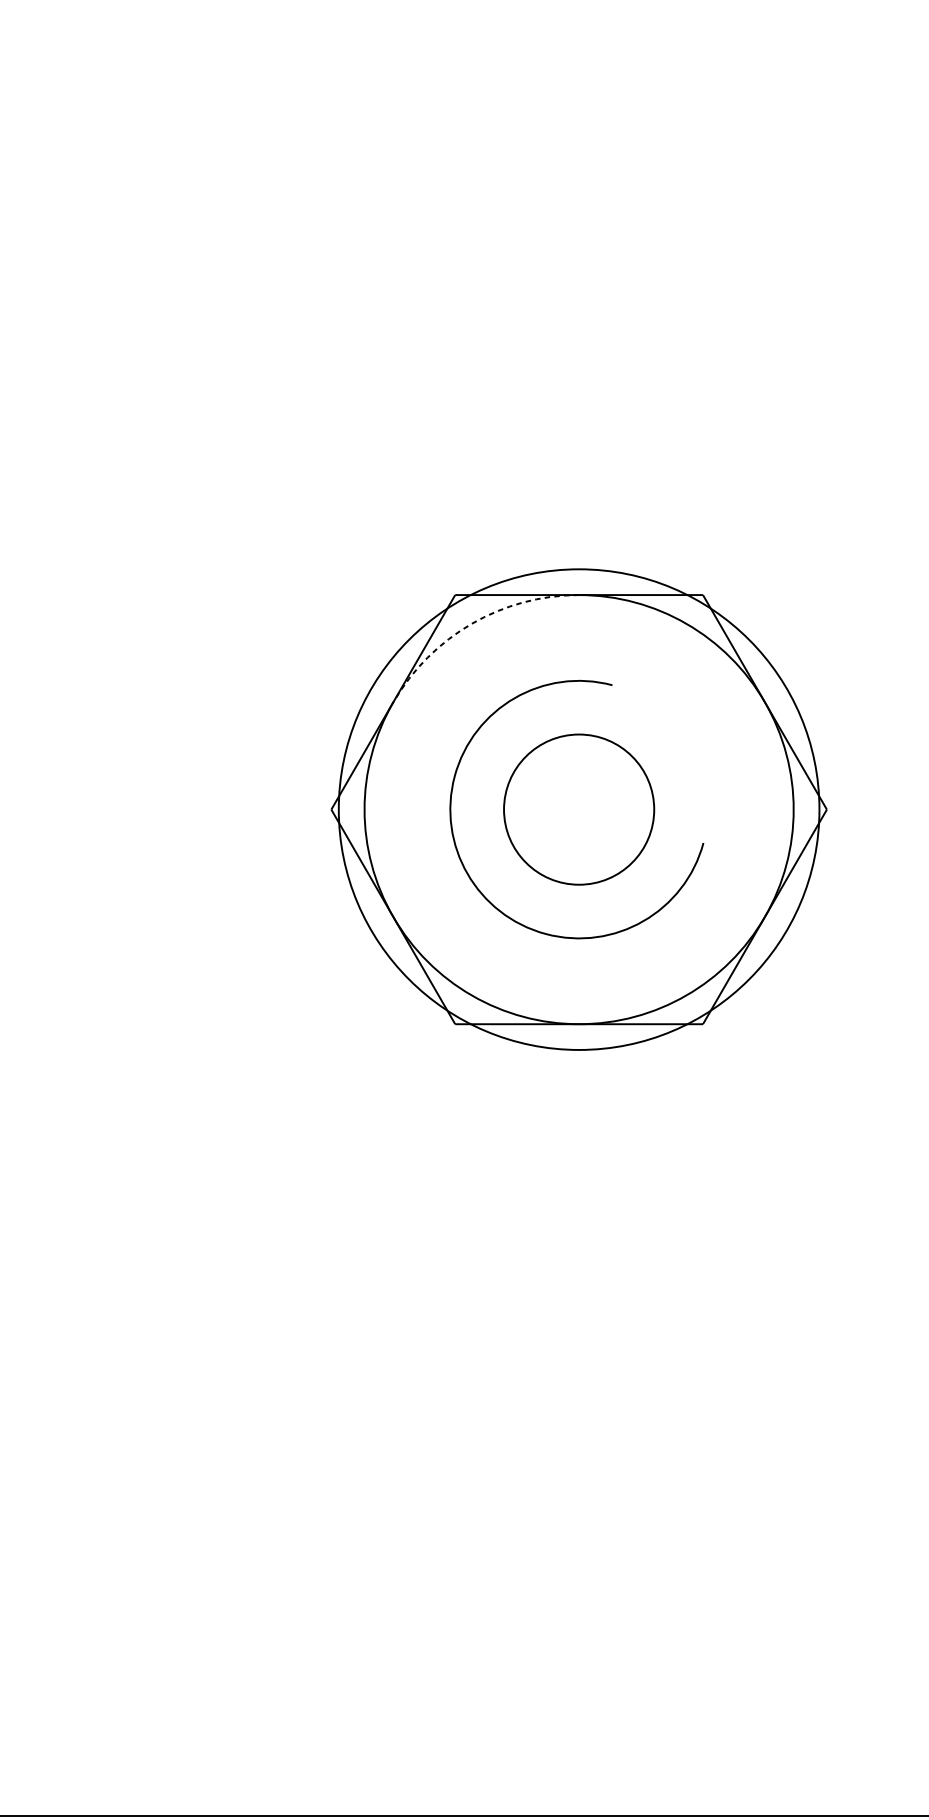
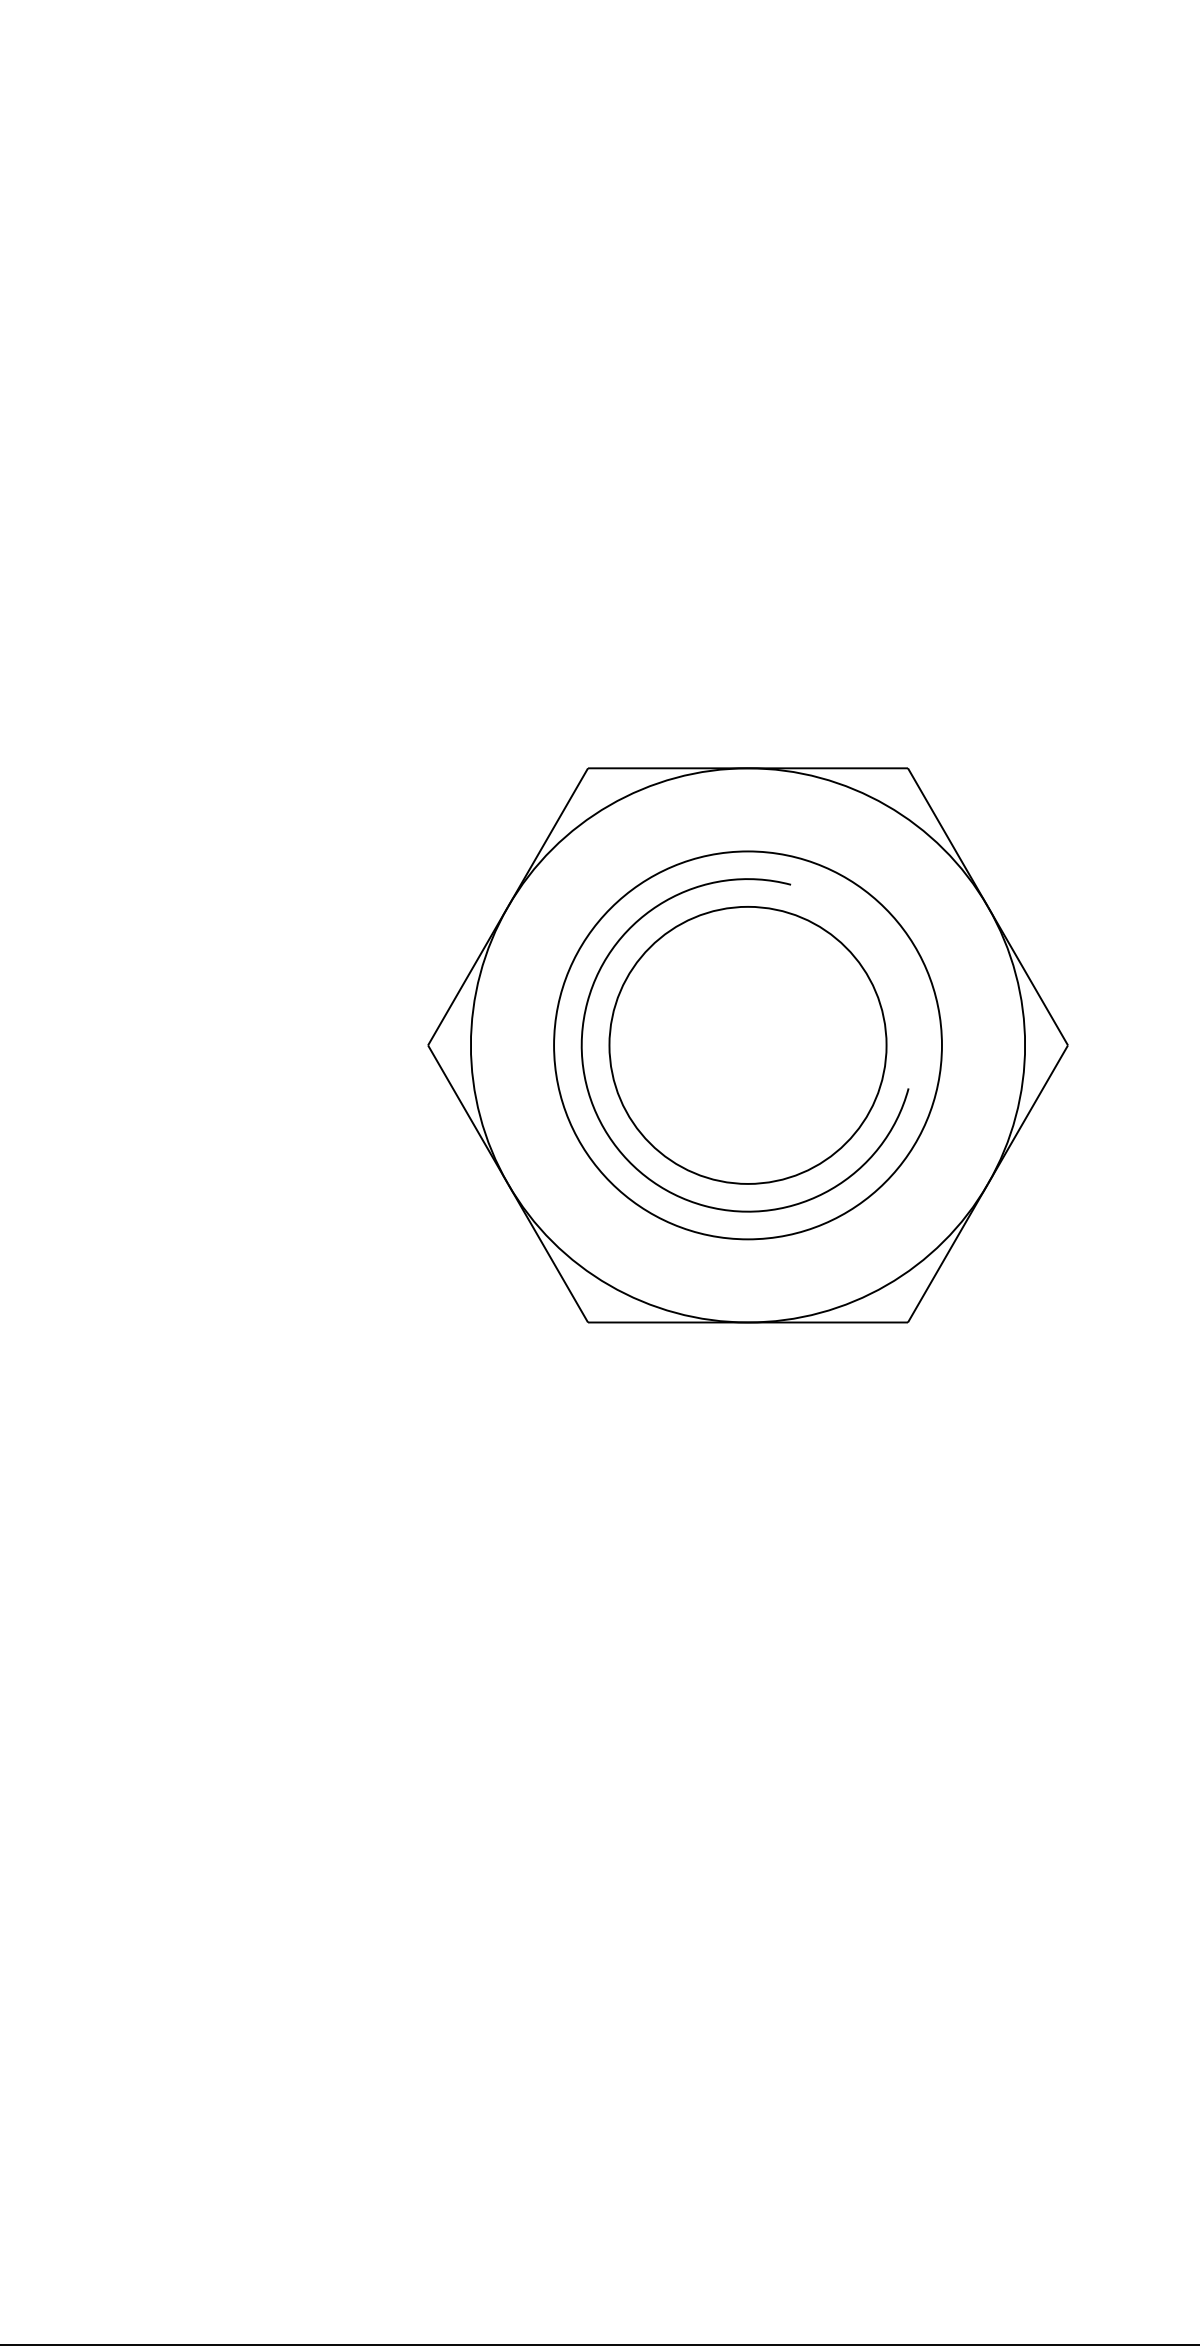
arc: (471, 623) -> (609, 805), dashed -> solid
circle: (578, 808) -> (747, 1044), size x1.43
circle: (578, 809) -> (747, 1045), size x0.62

